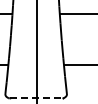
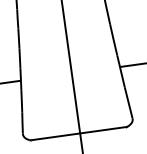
line: (36, 98) -> (79, 133), dashed -> solid

